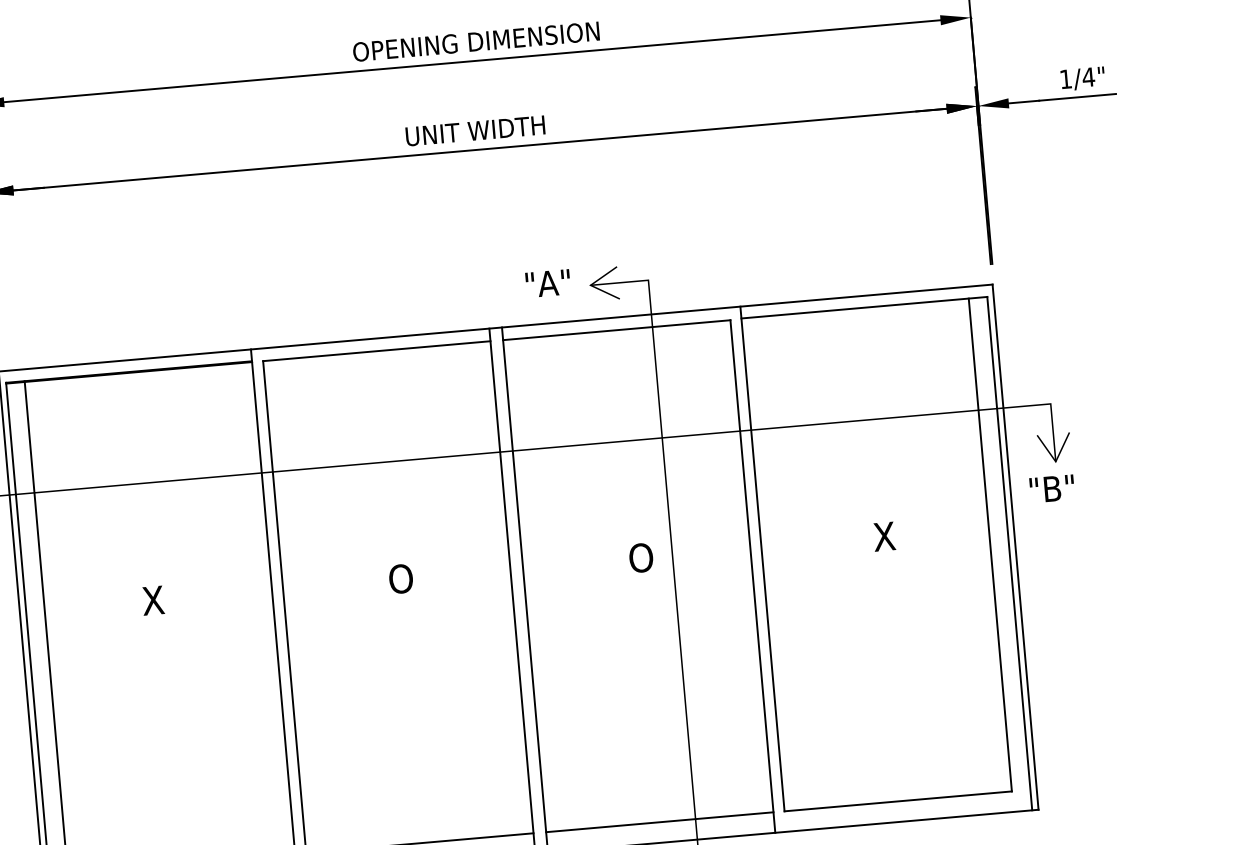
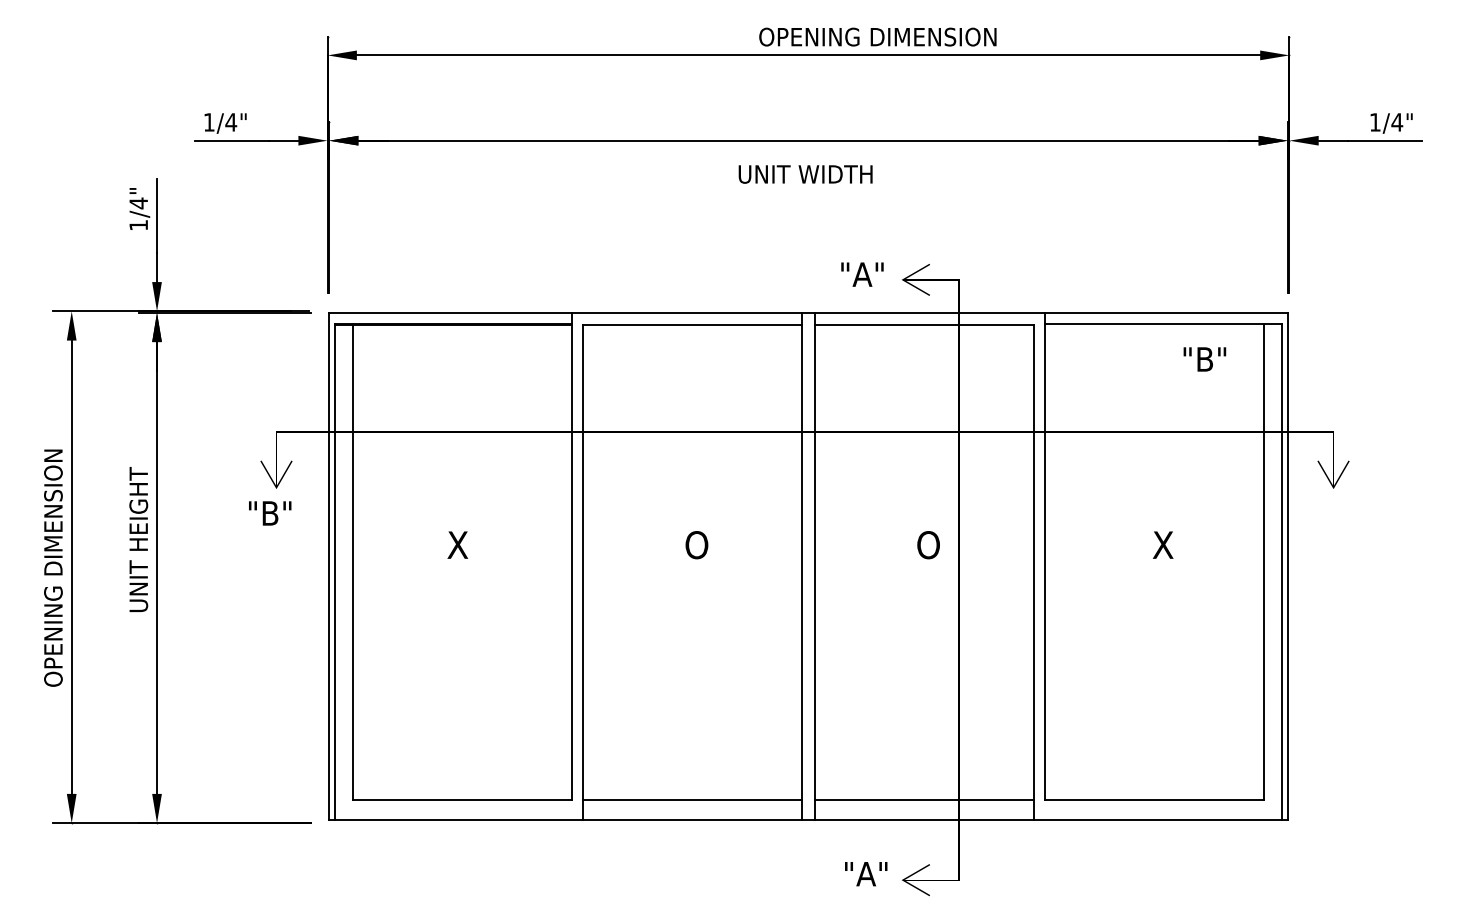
text: (475, 41) -> (877, 36), moved
text: (475, 131) -> (805, 174), moved
text: (1051, 488) -> (1204, 359), moved

